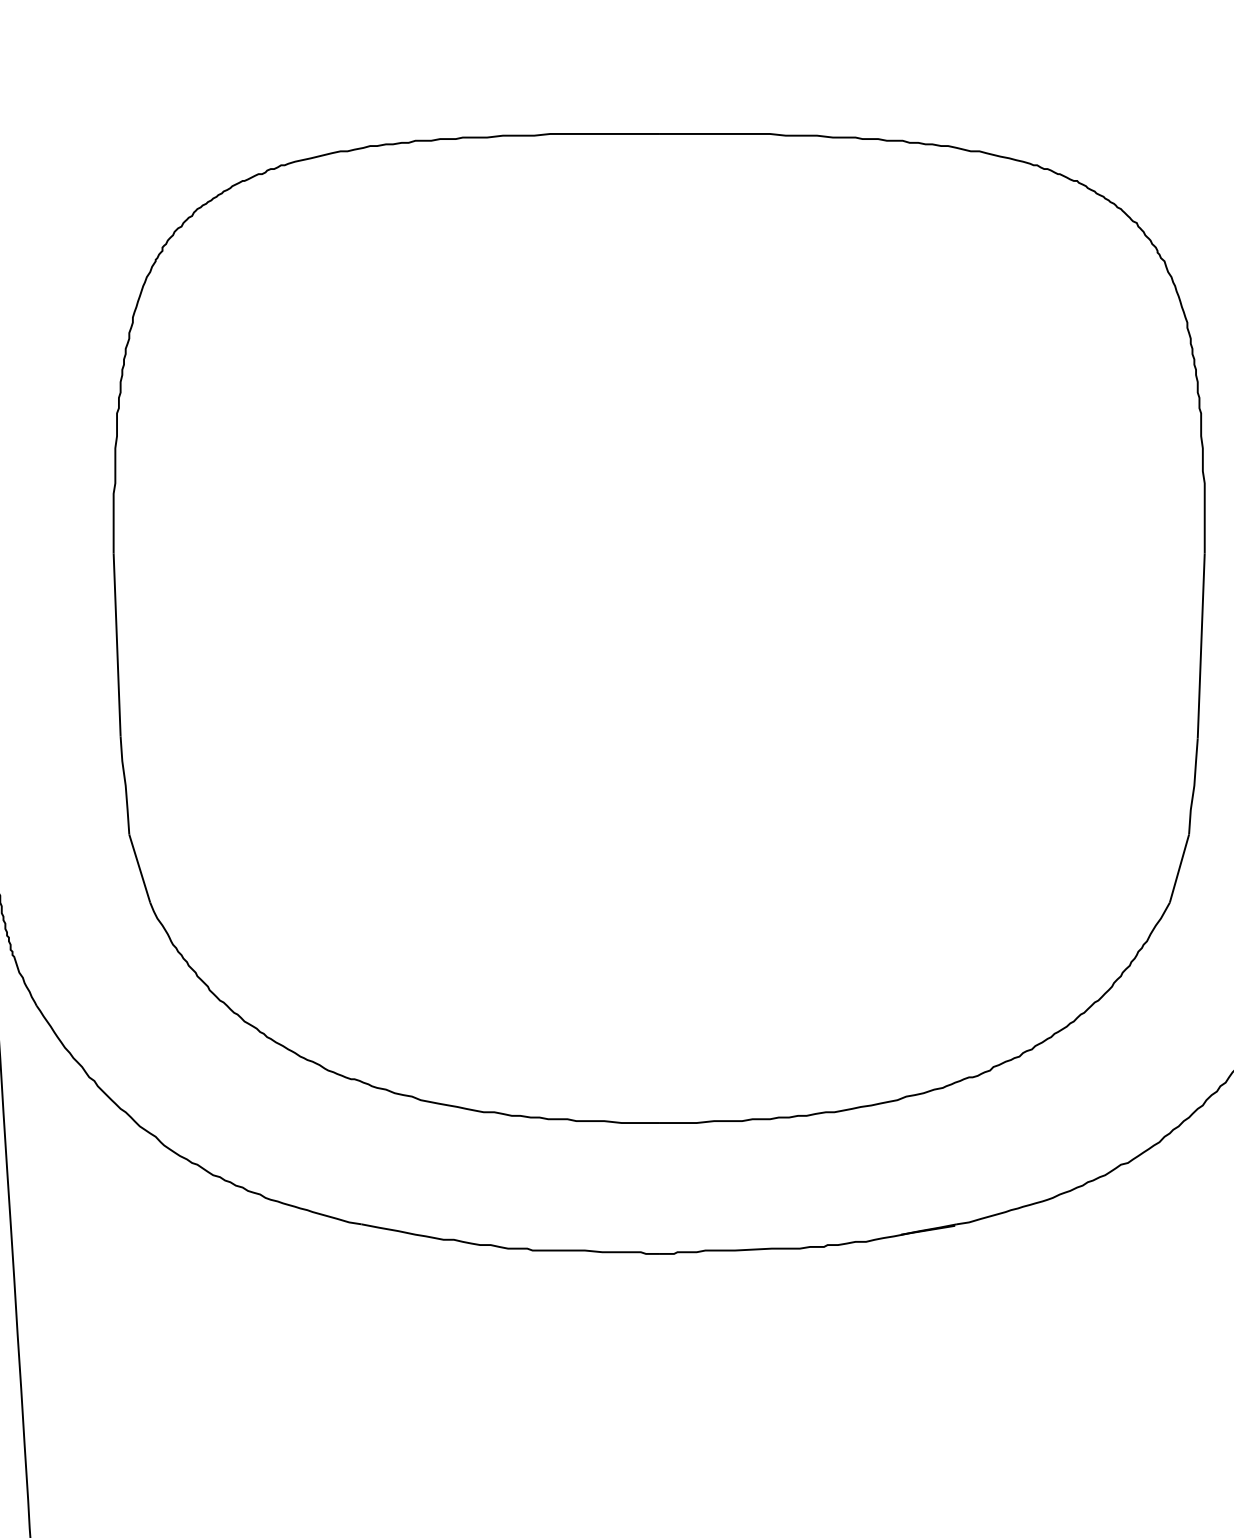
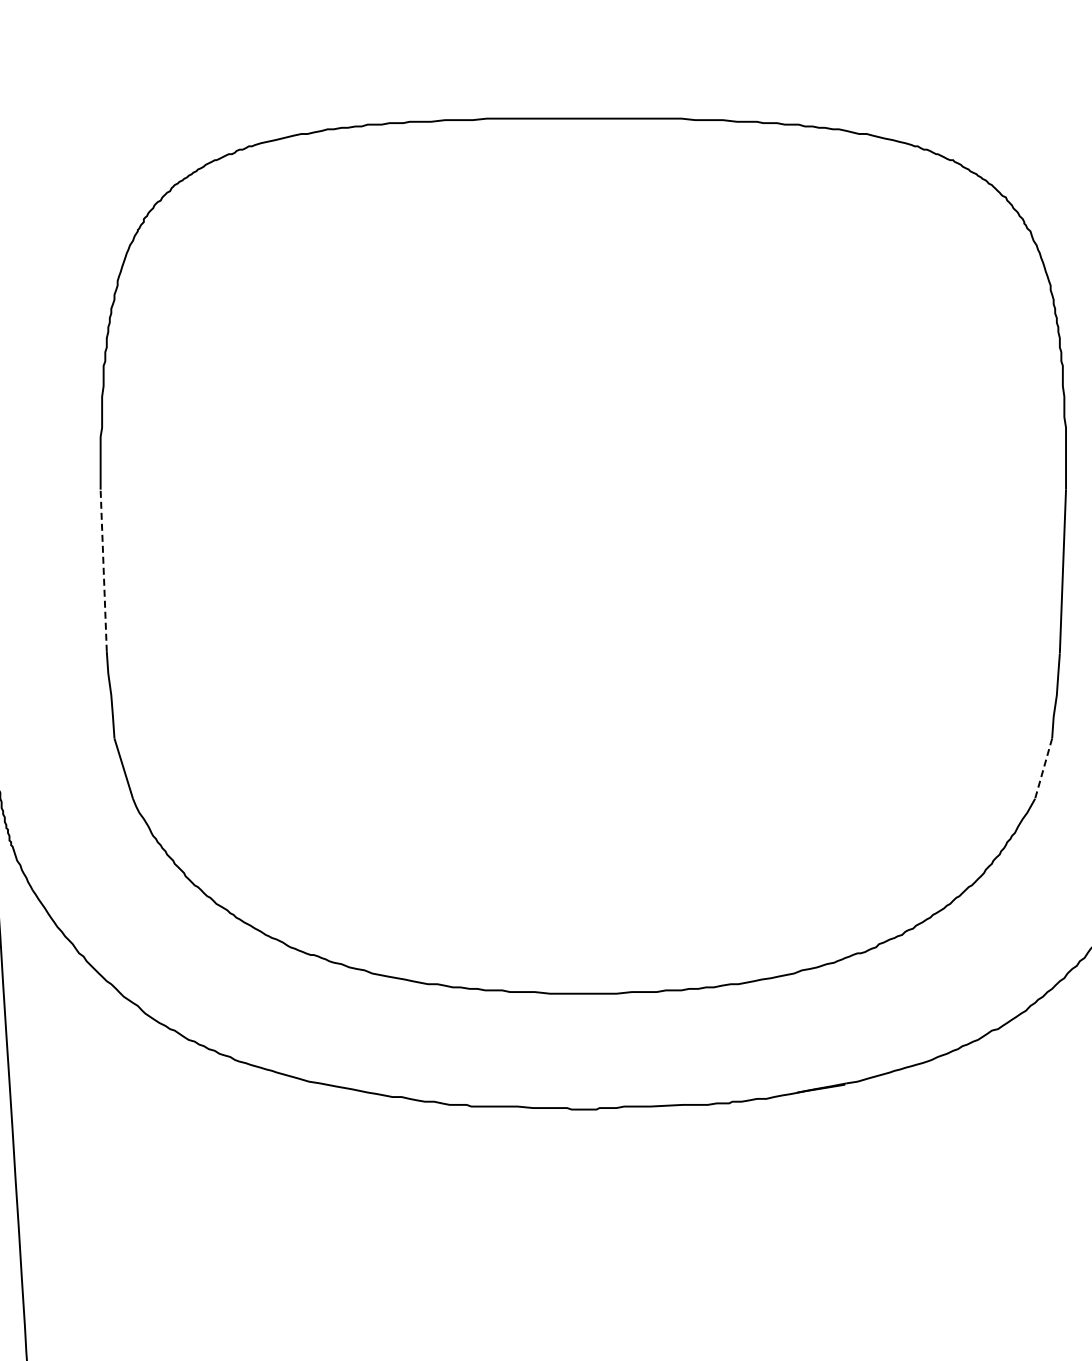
line: (116, 644) -> (103, 570), solid -> dashed
line: (1179, 869) -> (1043, 769), solid -> dashed

